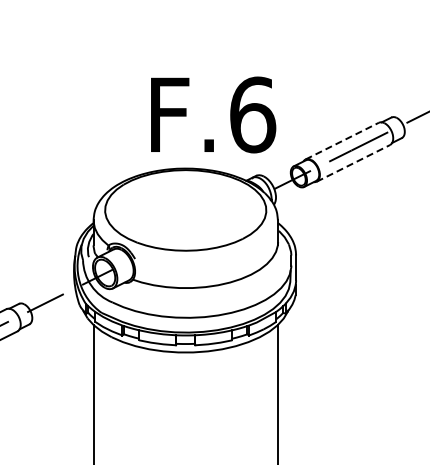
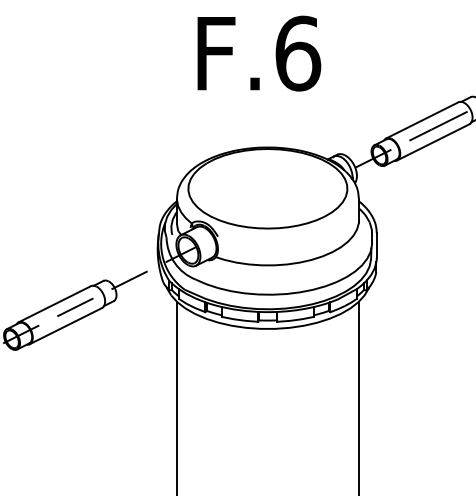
text: (213, 114) -> (259, 53), moved
line: (342, 141) -> (422, 120), dashed -> solid
line: (353, 163) -> (433, 142), dashed -> solid

